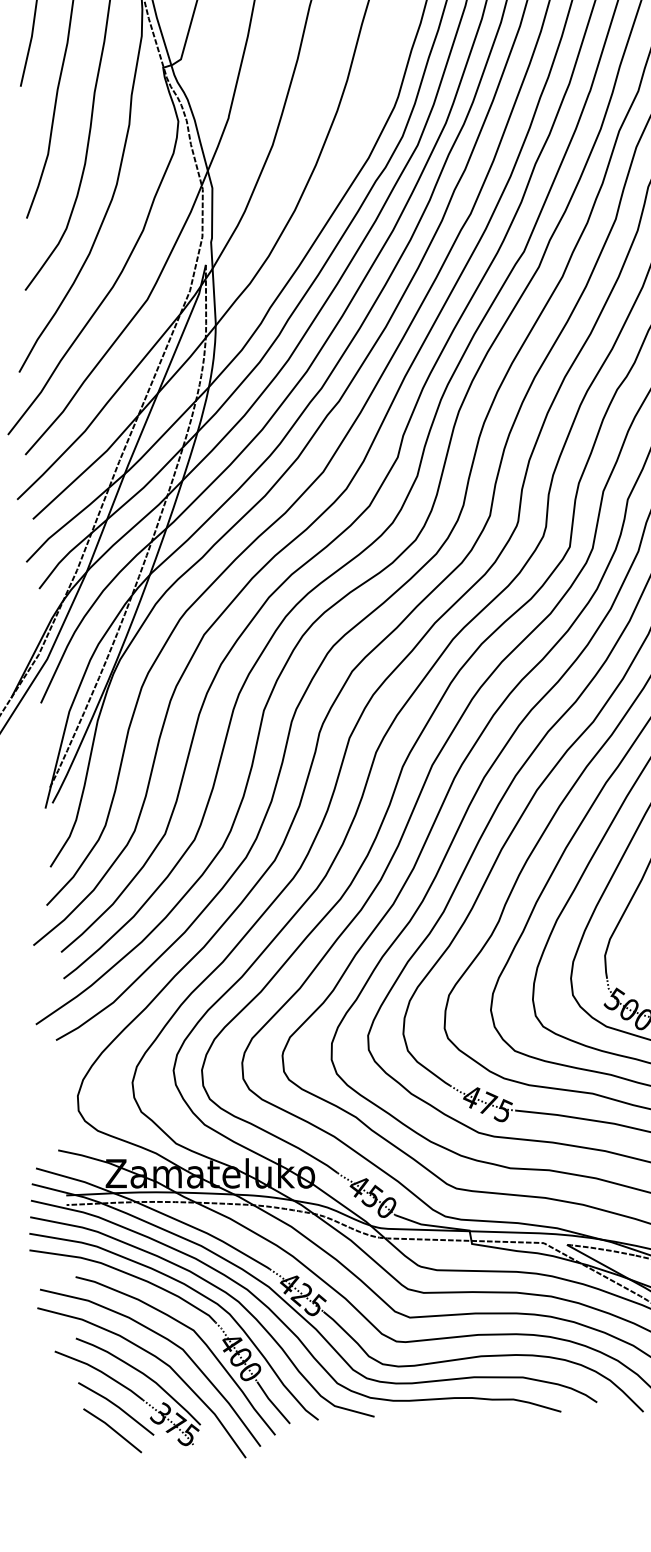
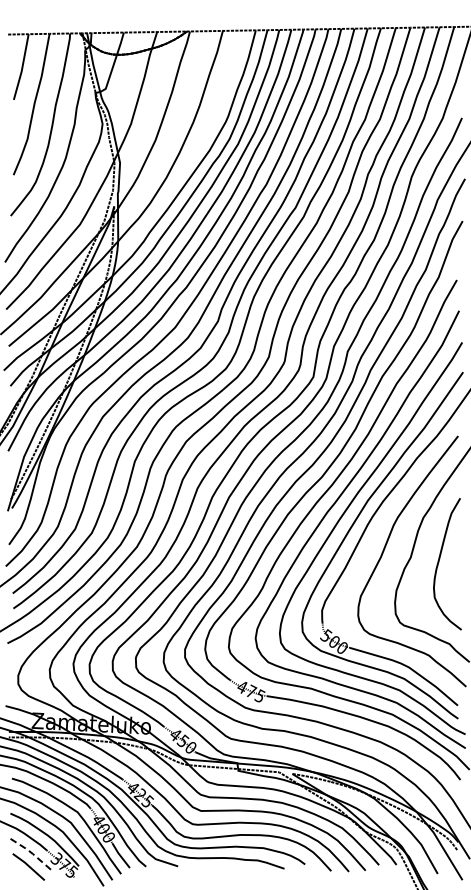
line: (118, 1406) -> (32, 853), solid -> dashed

